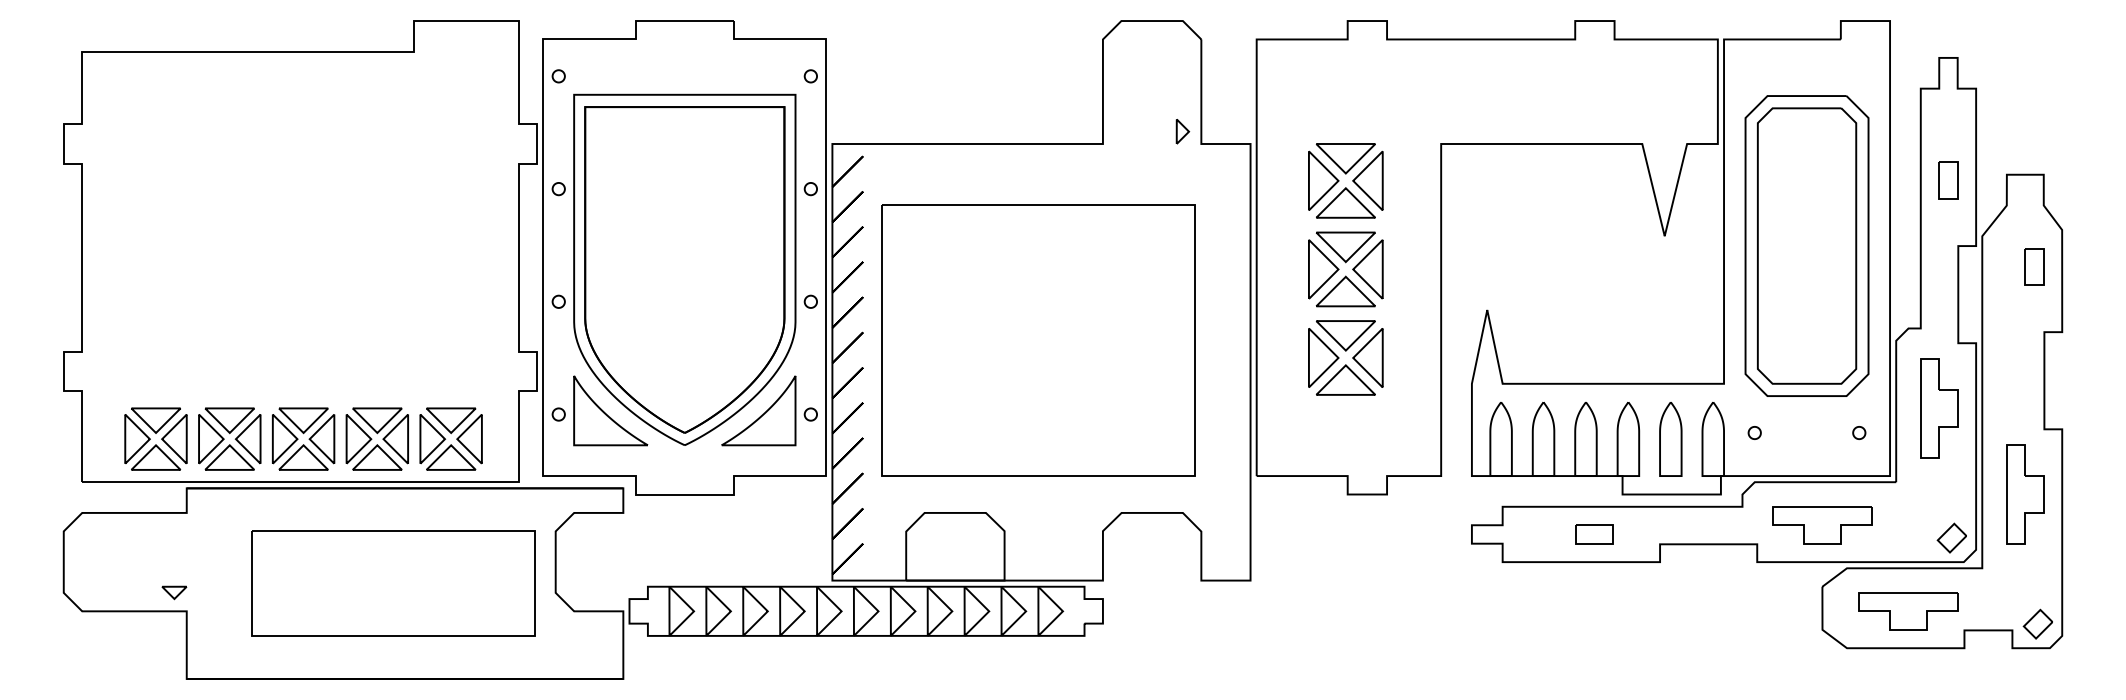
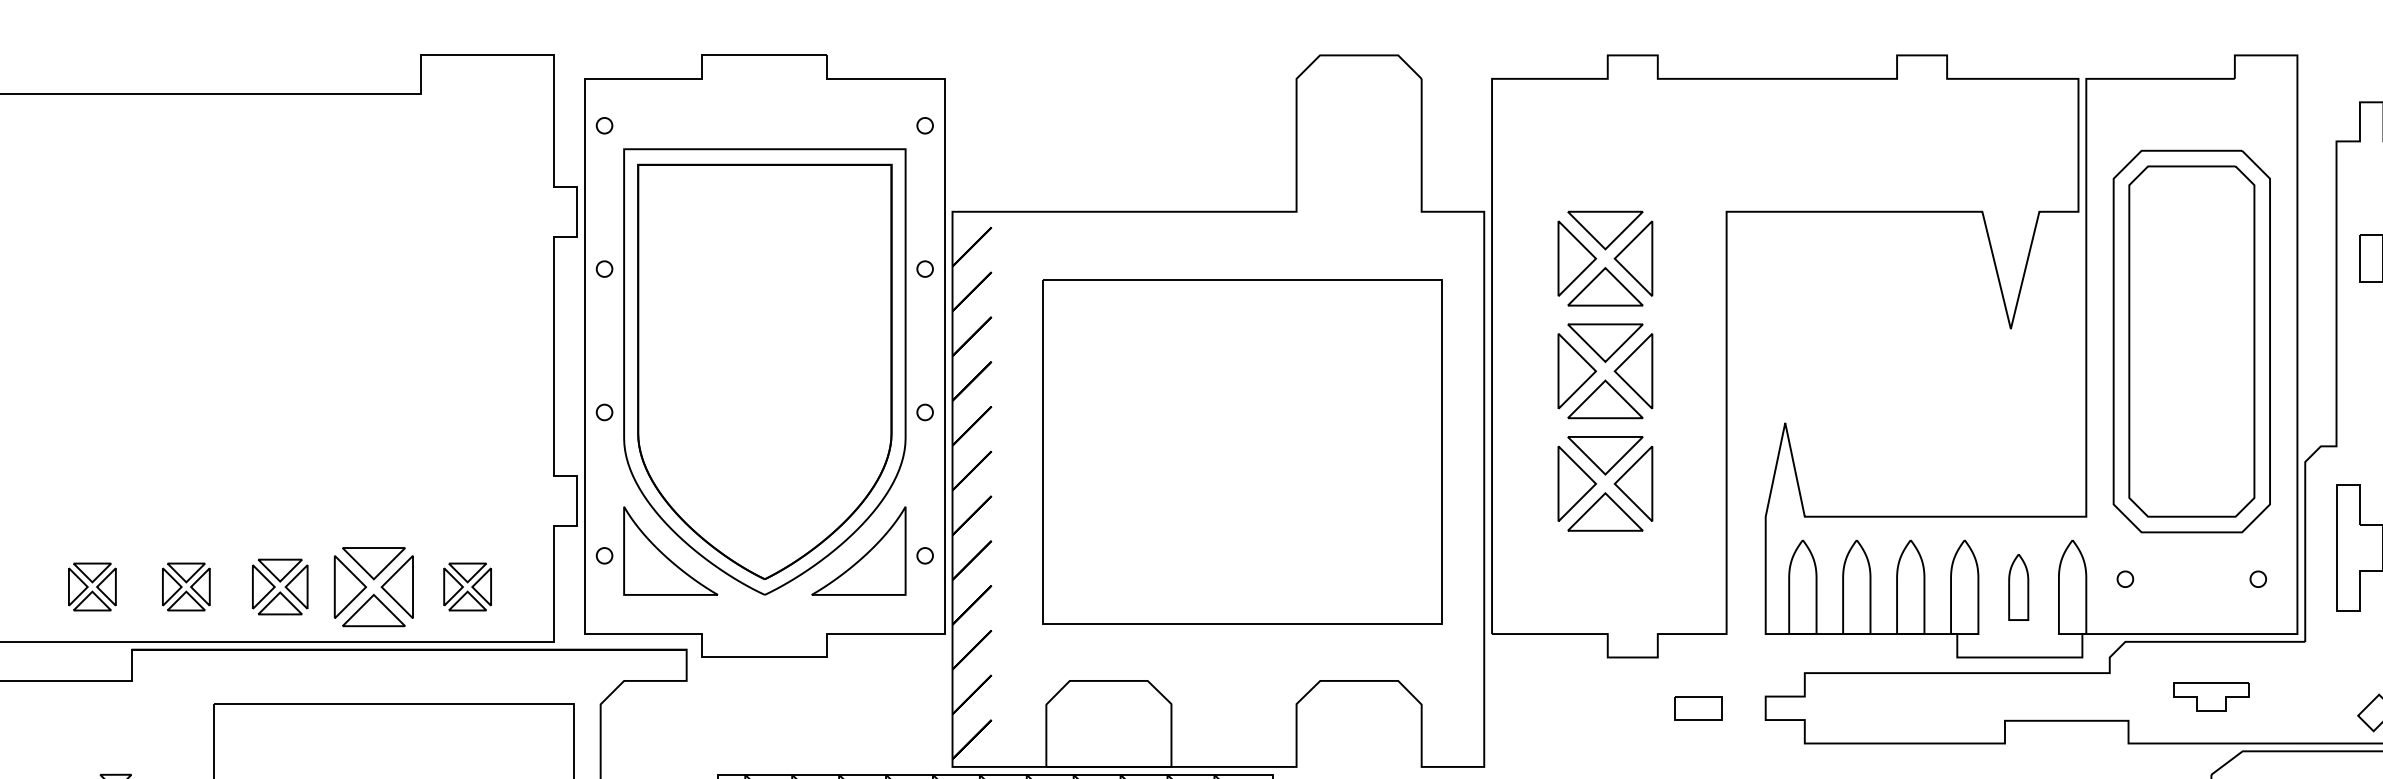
part: (1182, 131) -> (1397, 195), removed
part: (1038, 340) -> (1242, 451), moved
part: (155, 438) -> (91, 586), size x0.6
part: (229, 438) -> (185, 586), size x0.6
part: (303, 438) -> (279, 586), size x0.7
part: (450, 438) -> (466, 586), size x0.6
part: (1670, 439) -> (2018, 587), size x0.7
part: (1822, 525) -> (2211, 696), size x0.6
part: (1594, 534) -> (1697, 708), moved

